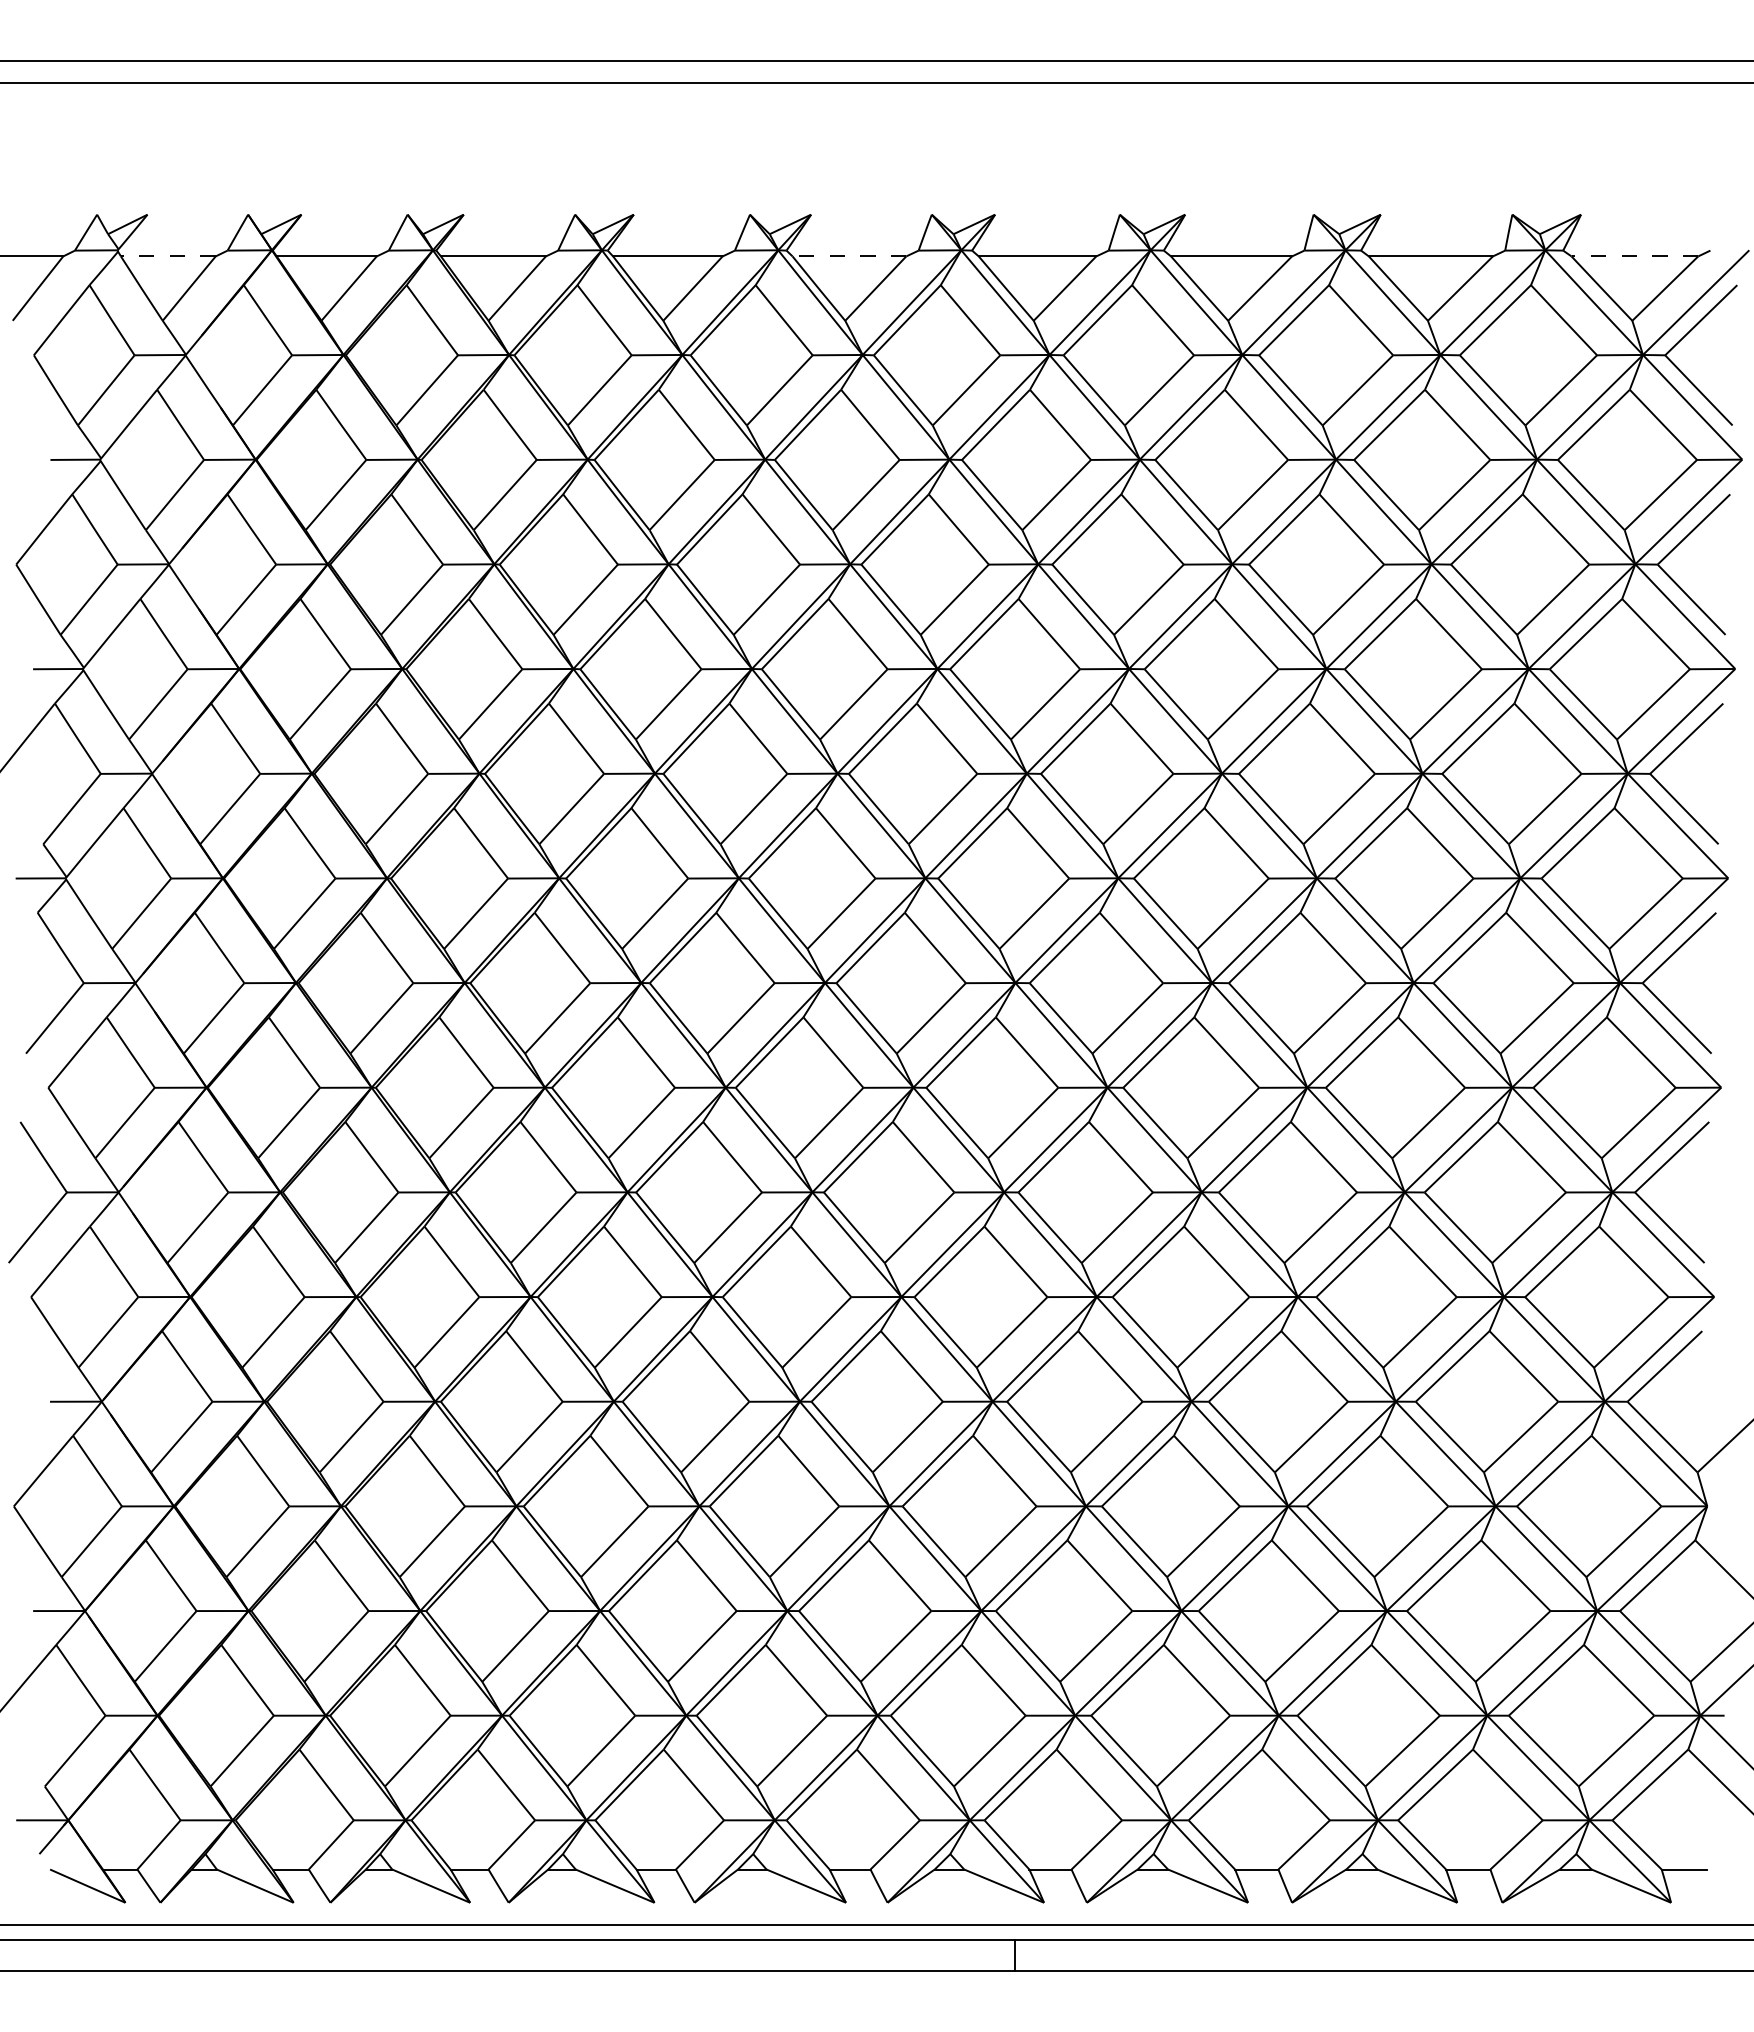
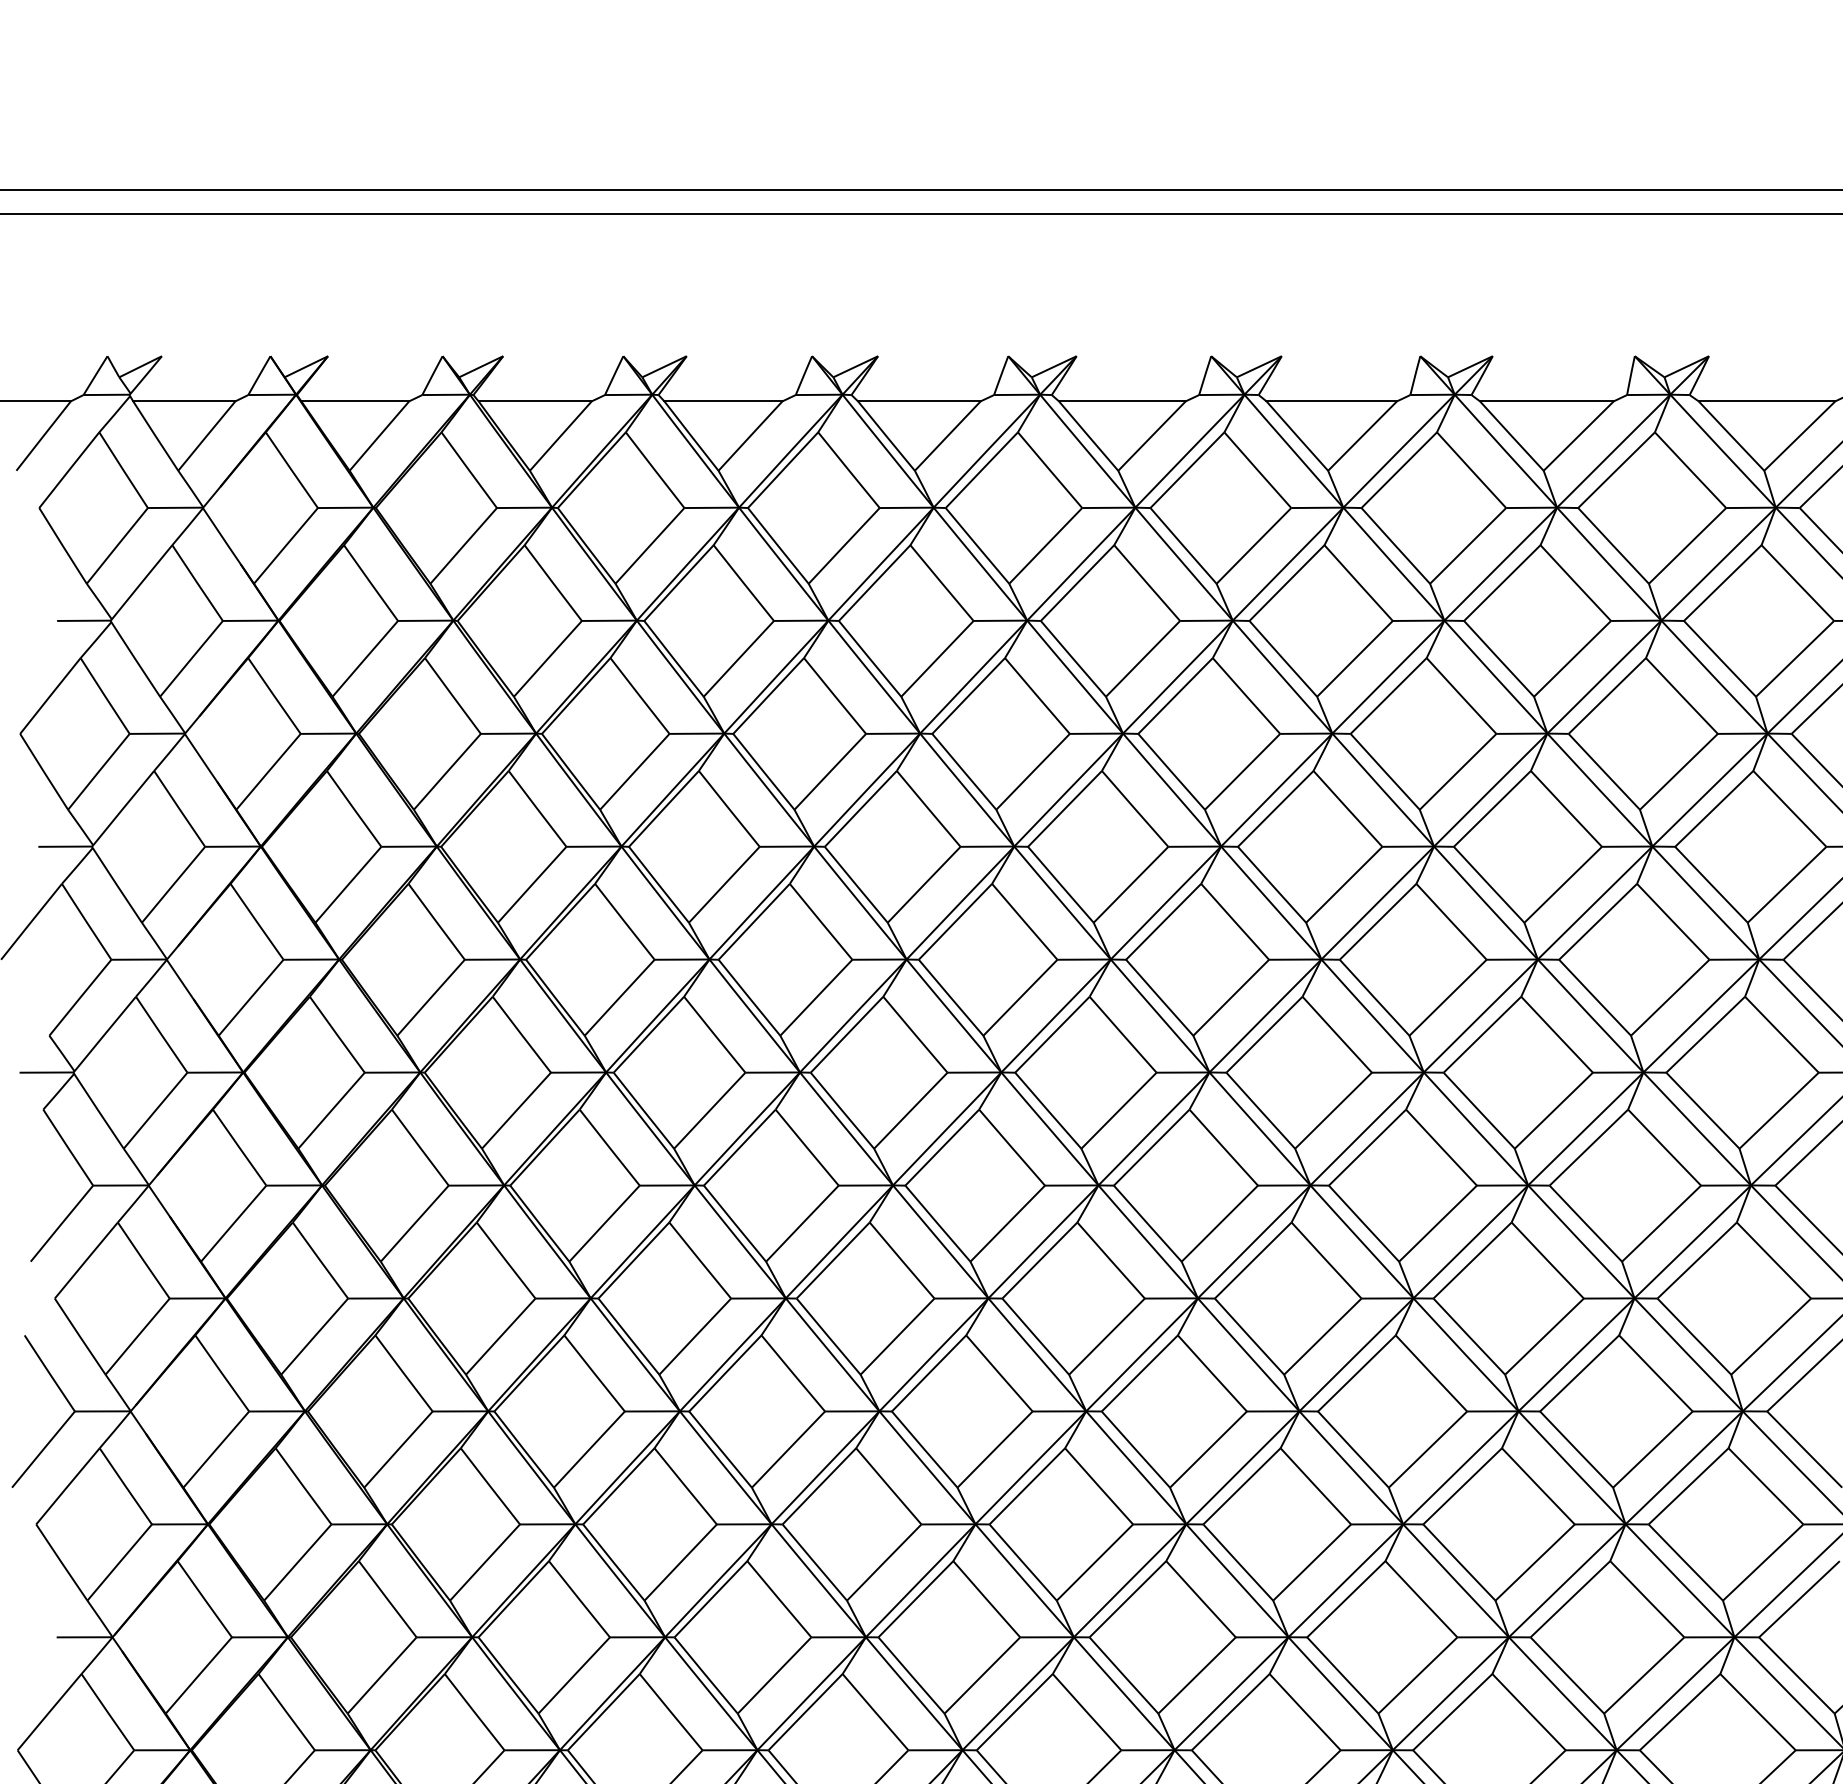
line: (167, 256) -> (183, 401), dashed -> solid
line: (849, 256) -> (919, 401), dashed -> solid
line: (1634, 256) -> (1766, 401), dashed -> solid

